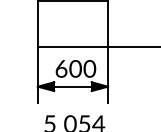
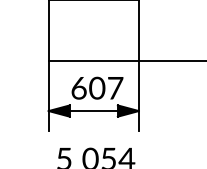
text: (89, 68) -> (115, 87), 600 -> 607

